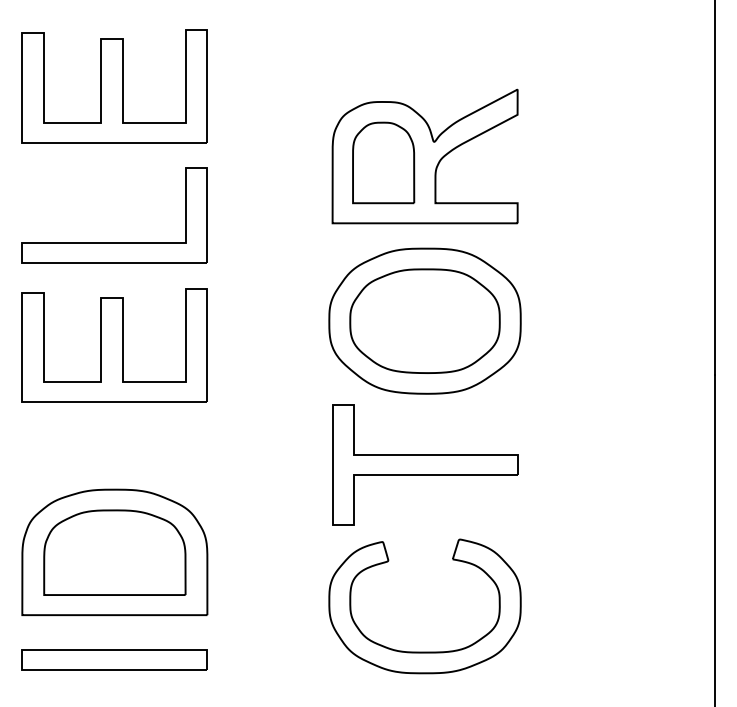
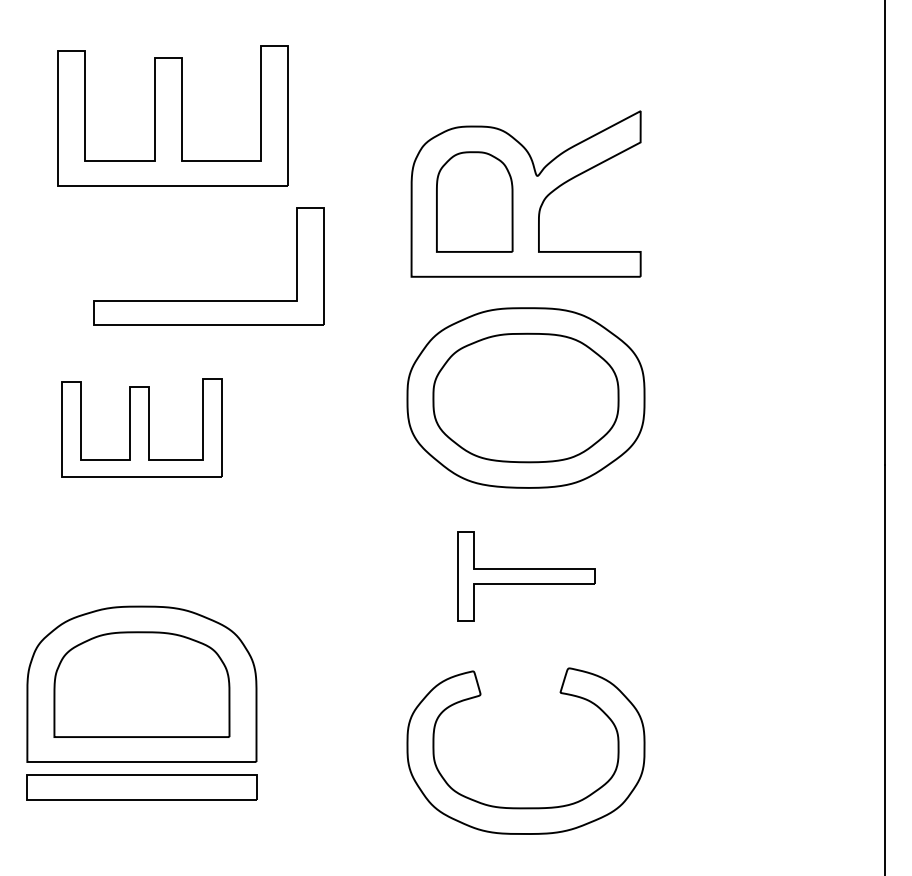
part: (114, 85) -> (172, 115), moved
part: (114, 242) -> (208, 300), moved
part: (114, 345) -> (141, 427), size x0.7
part: (425, 465) -> (526, 576), size x0.6
part: (114, 659) -> (141, 787), moved

